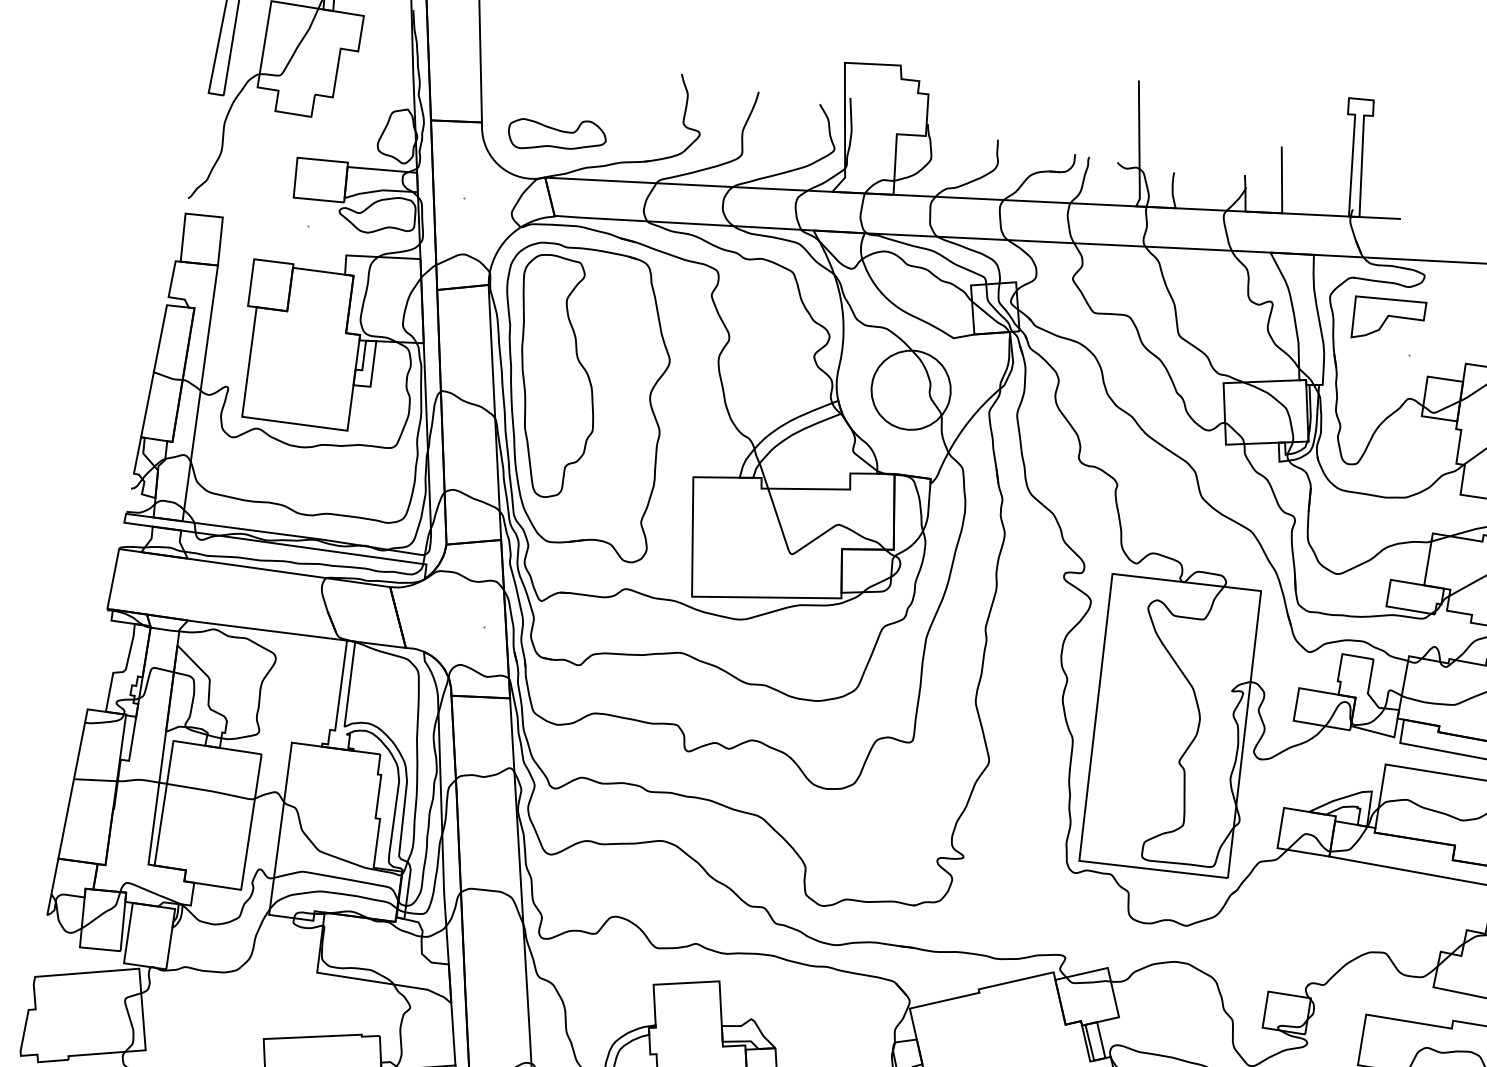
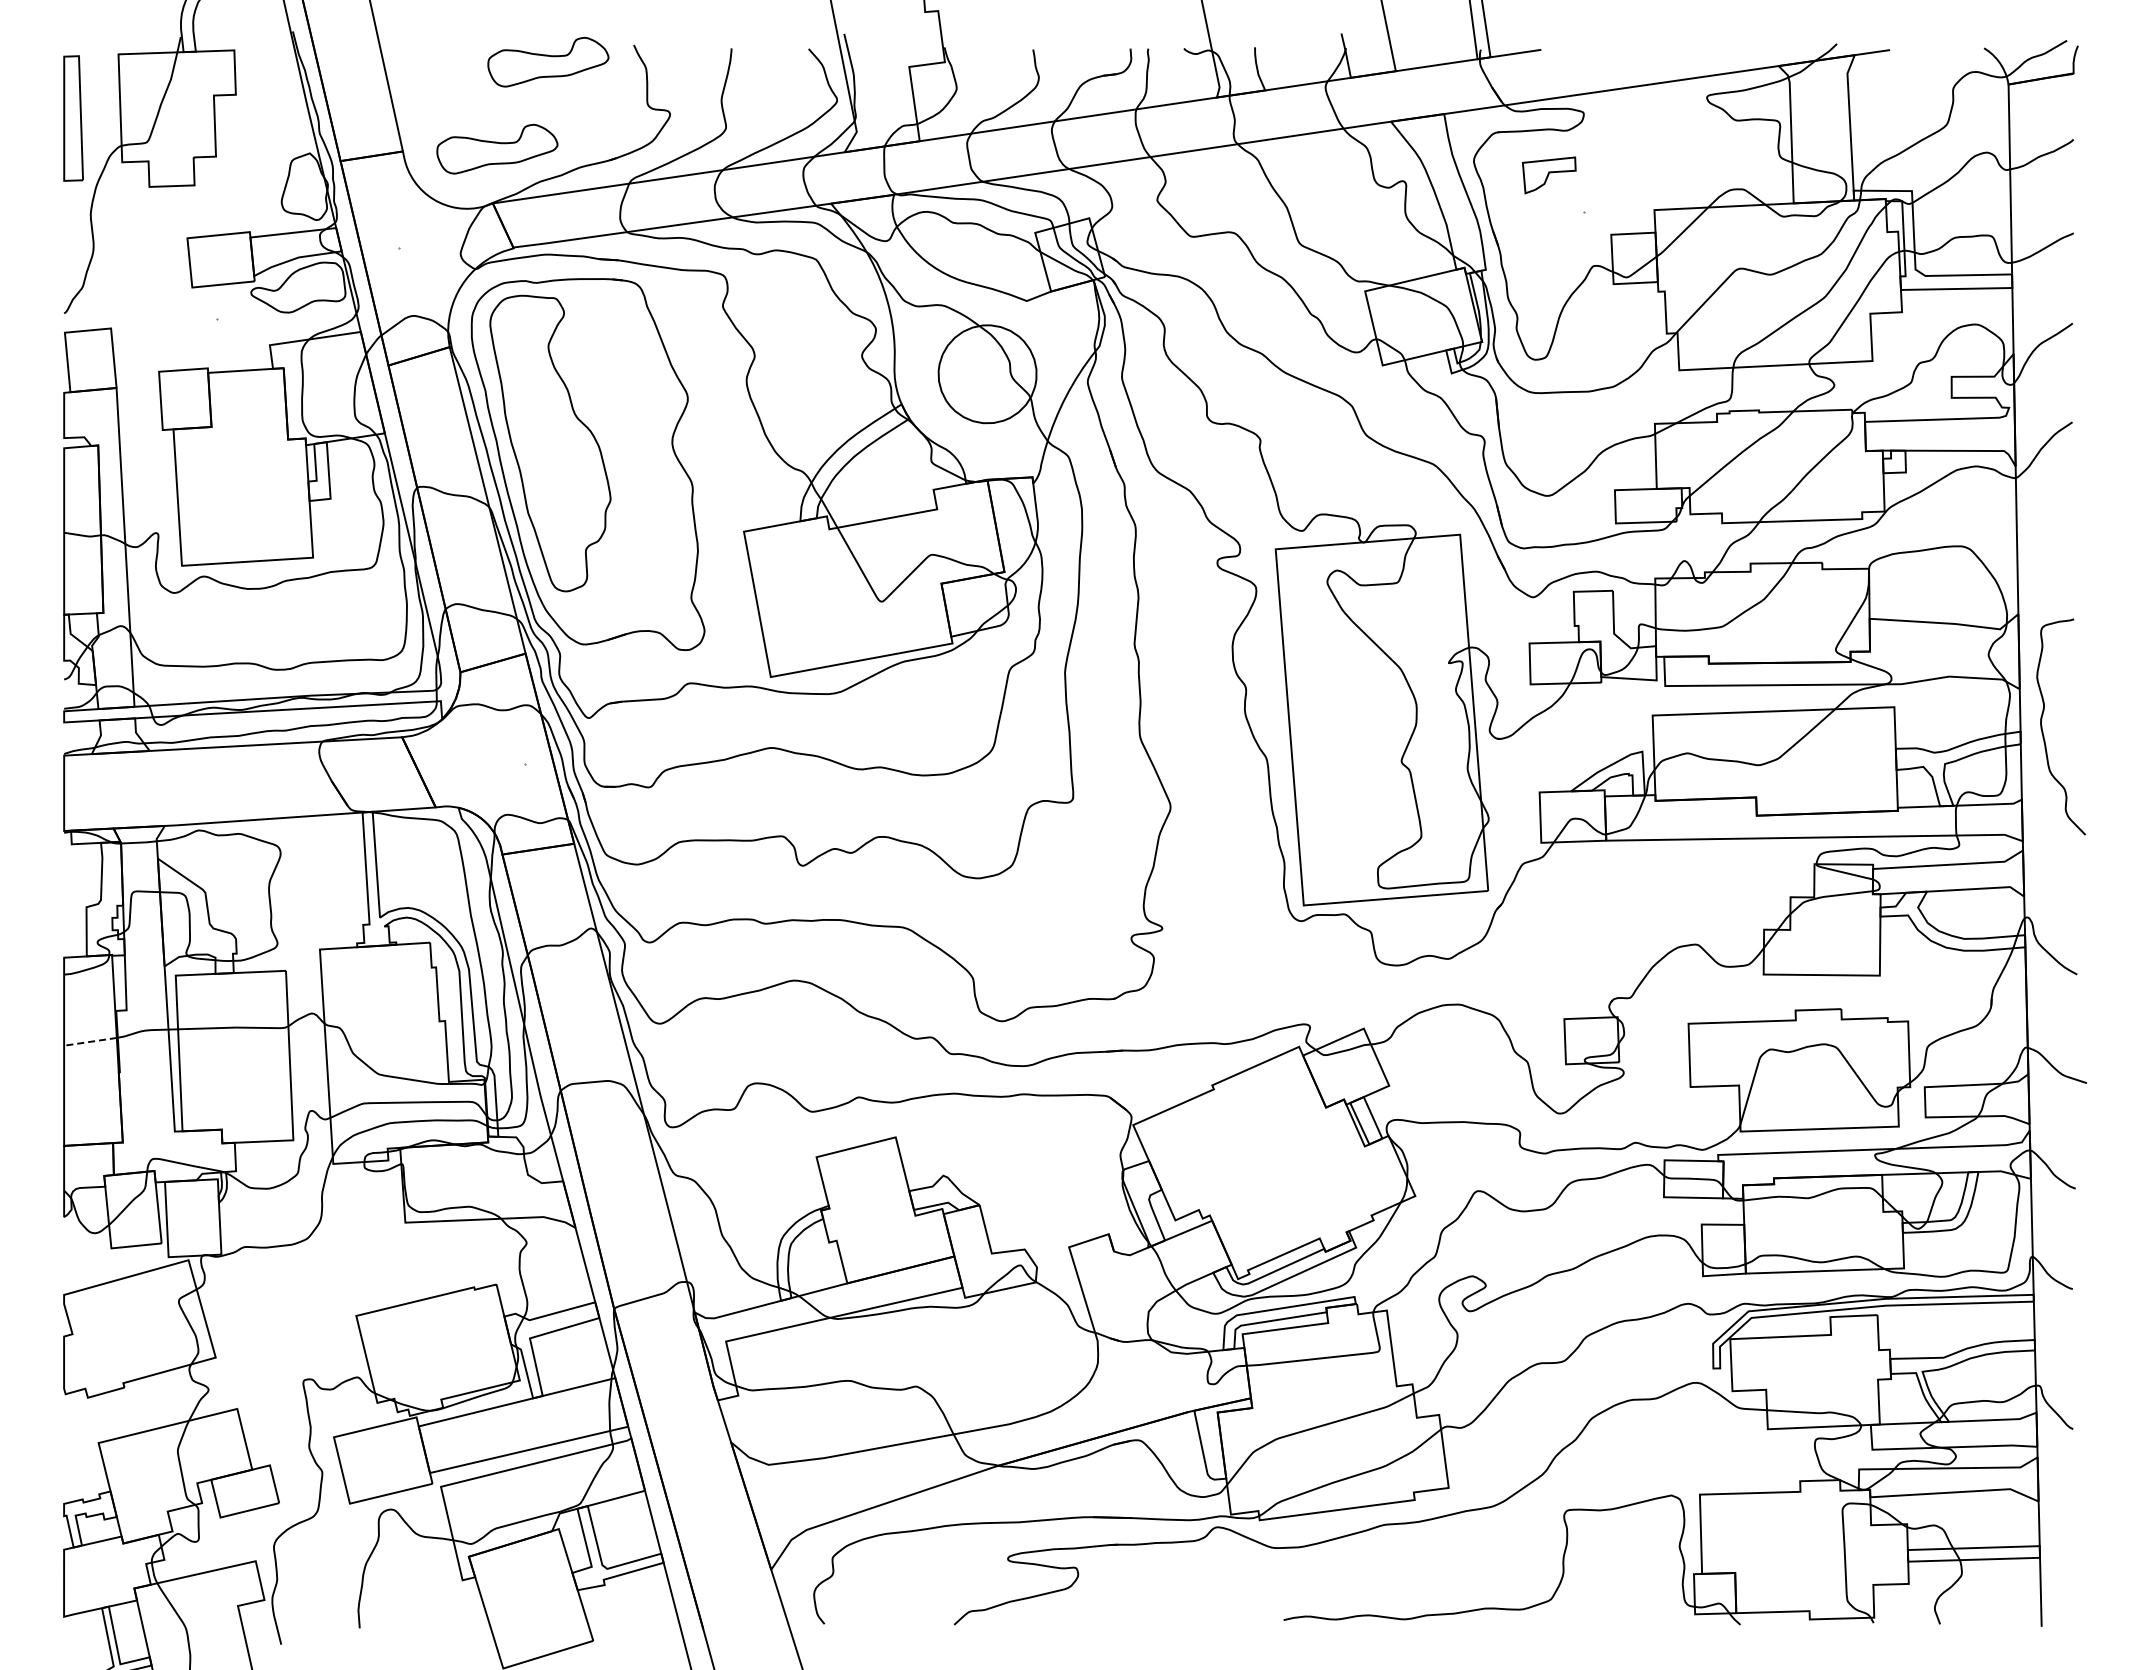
part: (611, 73) -> (548, 61), added
part: (1387, 319) -> (1549, 175), size x0.6
line: (95, 779) -> (90, 1041), solid -> dashed

